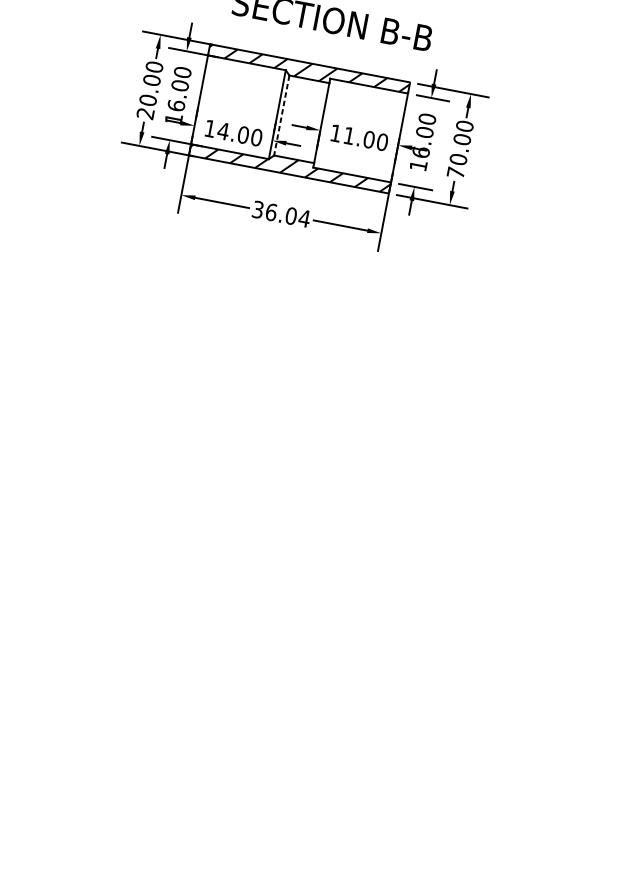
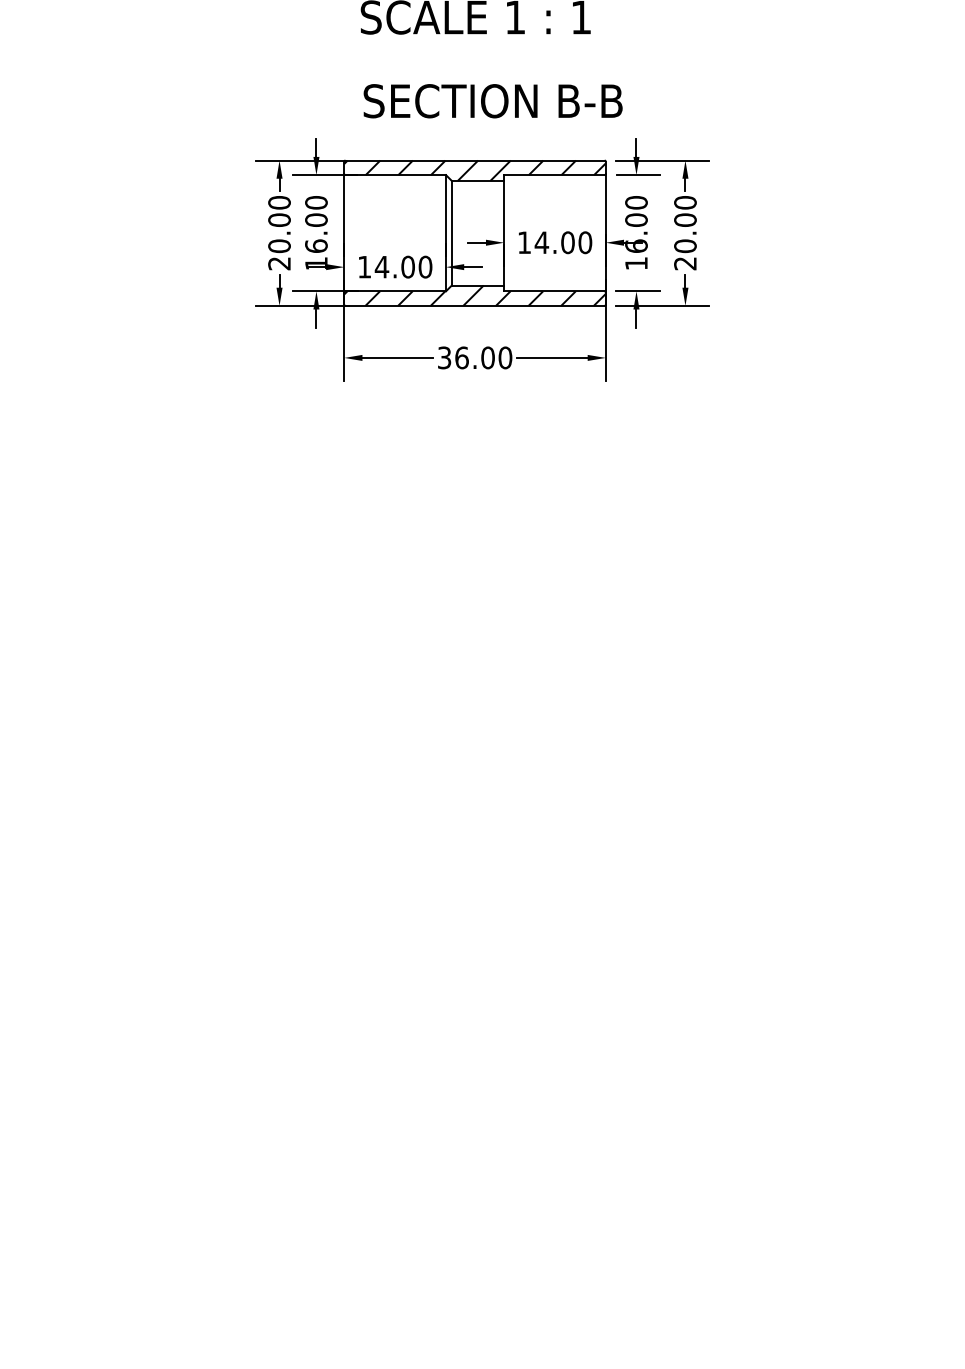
line: (281, 115) -> (451, 233), dashed -> solid
text: (348, 135) -> (541, 242), 11.00 -> 14.00
text: (456, 172) -> (685, 263), 70.00 -> 20.00
text: (304, 218) -> (505, 357), 36.04 -> 36.00

